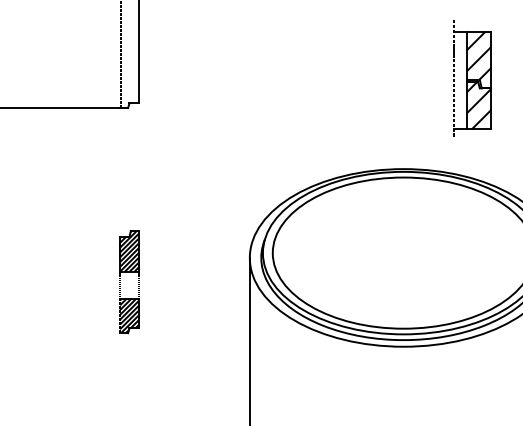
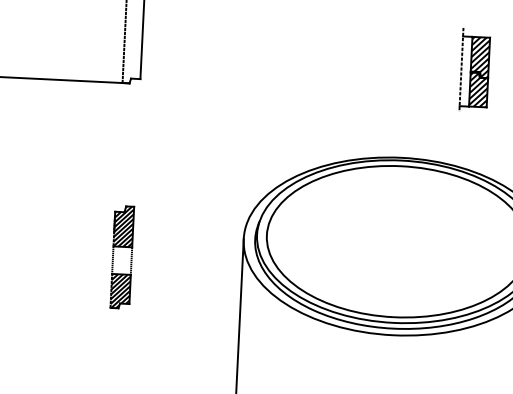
part: (472, 77) -> (474, 69), size x0.71

